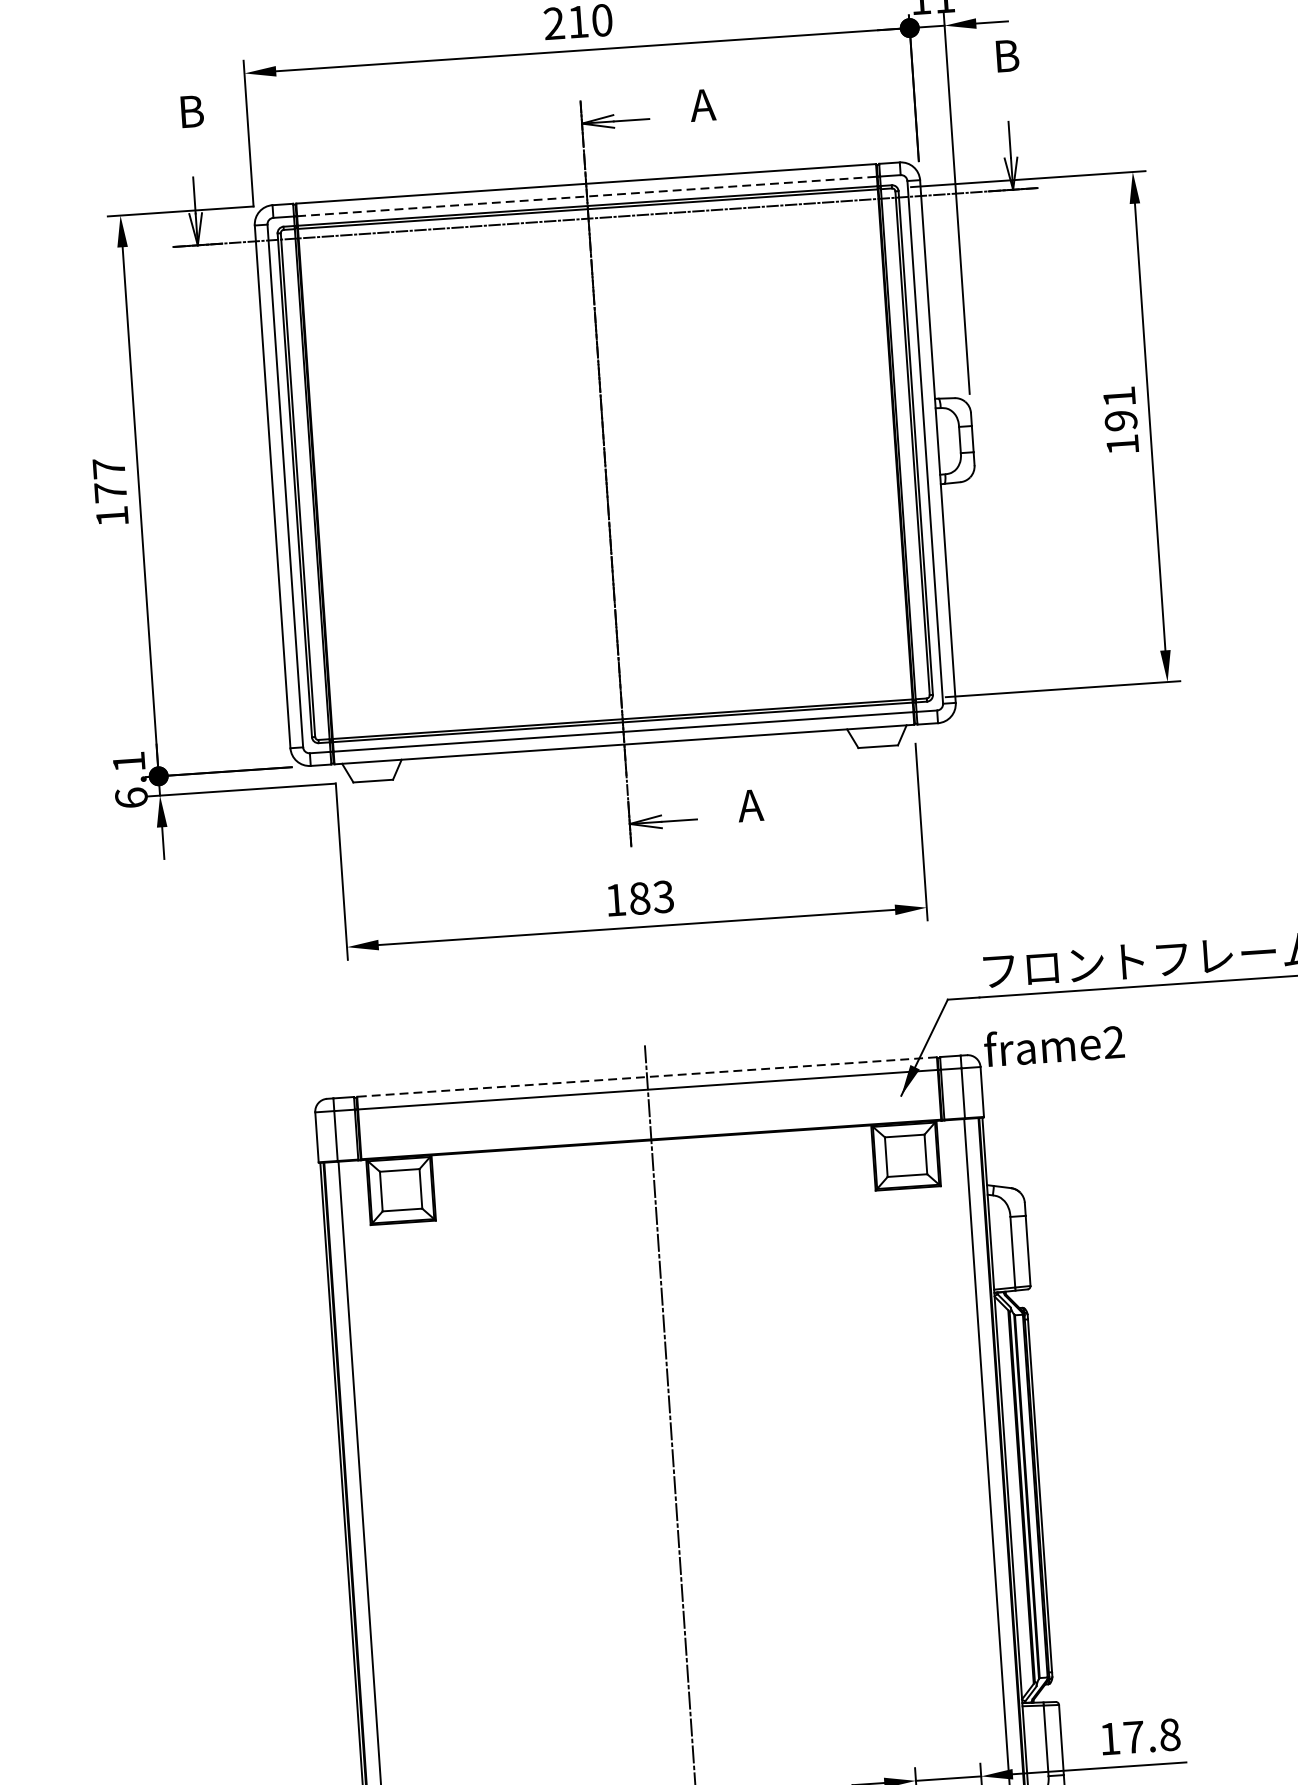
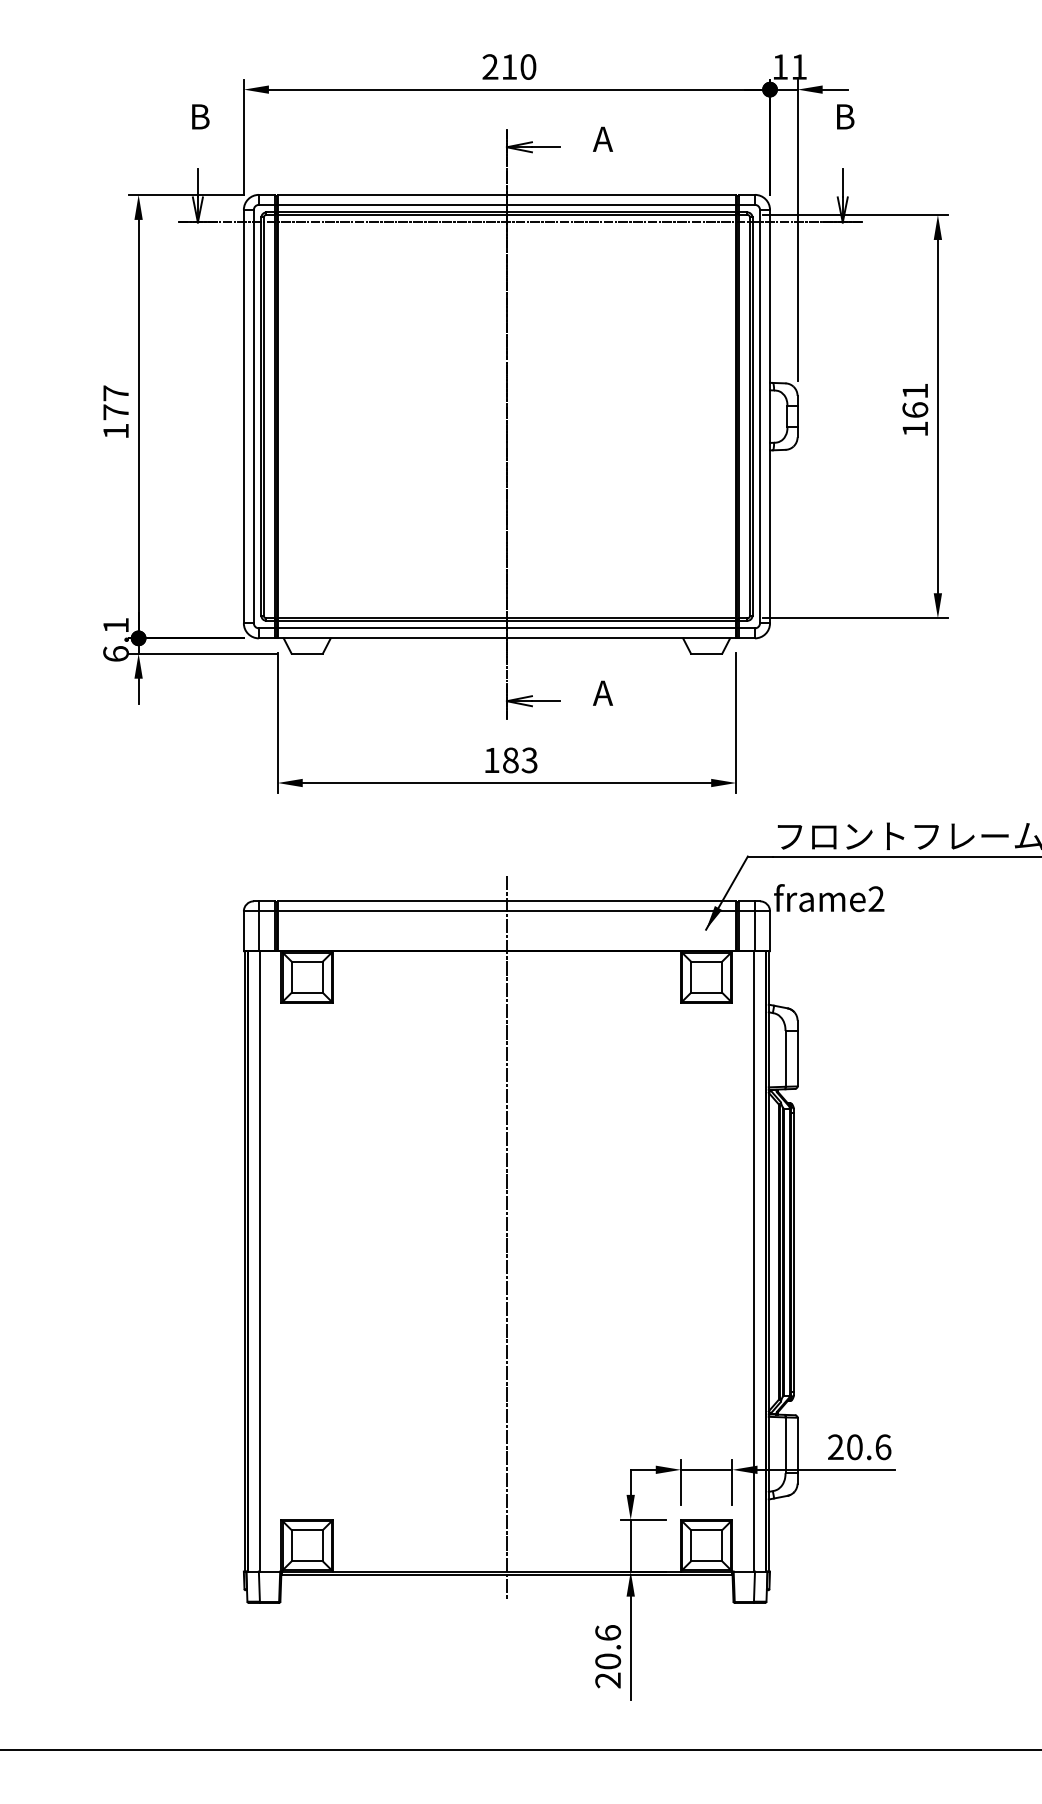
line: (587, 195) -> (507, 204), dashed -> solid
text: (1121, 421) -> (915, 410), 191 -> 161
line: (646, 1077) -> (506, 901), dashed -> solid
text: (1139, 1737) -> (859, 1447), 17.8 -> 20.6

